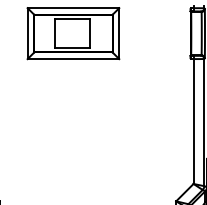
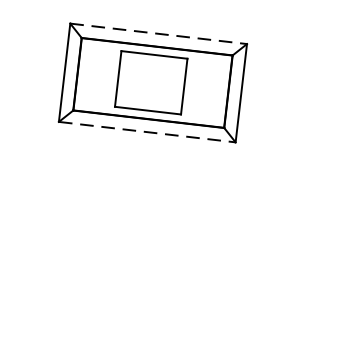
line: (73, 8) -> (158, 34), solid -> dashed
line: (73, 59) -> (147, 132), solid -> dashed

